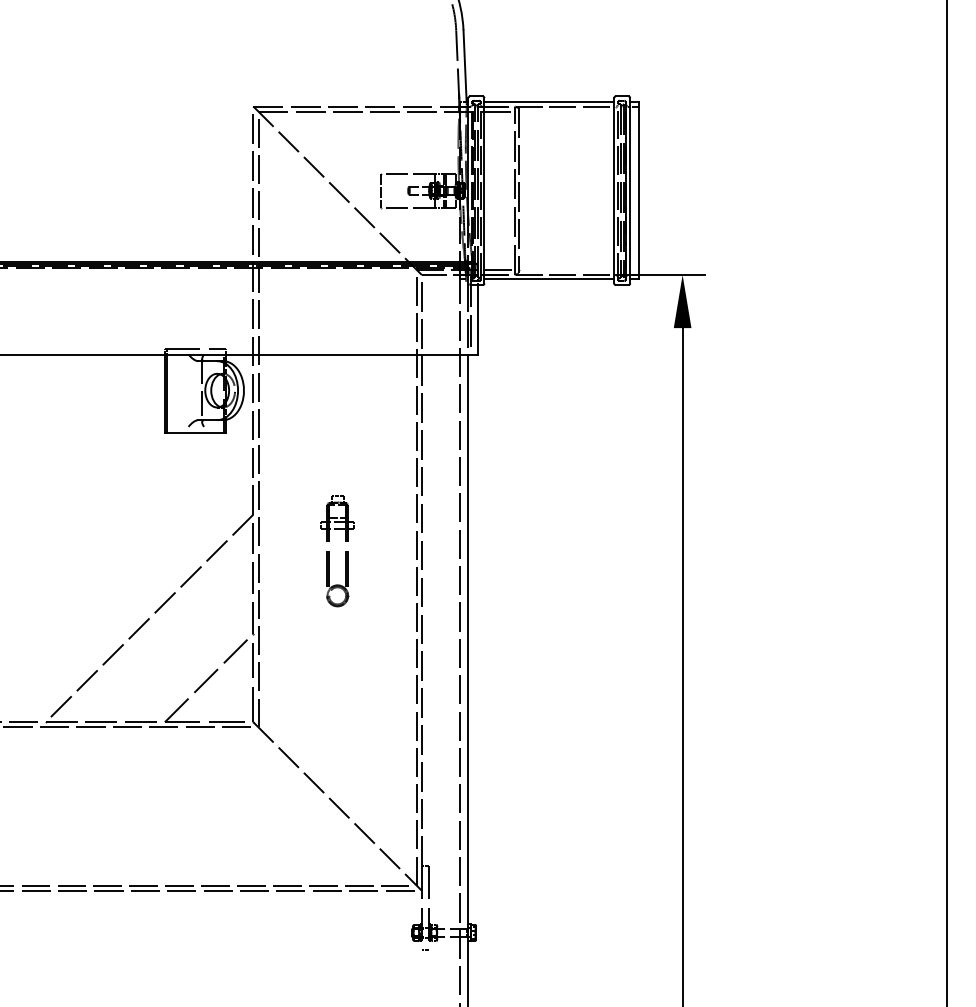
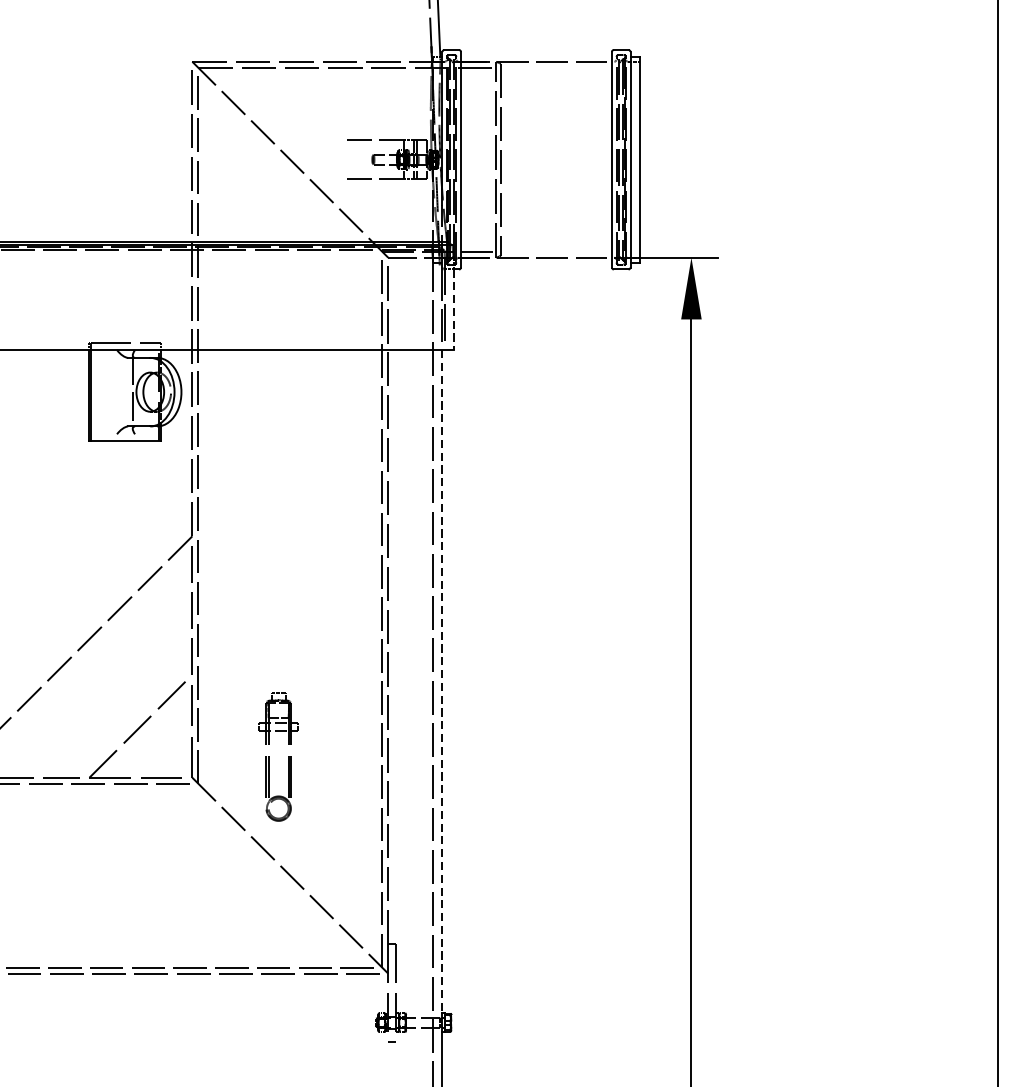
line: (549, 102) -> (536, 57), removed
line: (380, 190) -> (340, 159), removed
line: (549, 279) -> (536, 262), removed
line: (478, 319) -> (454, 309), solid -> dashed
part: (329, 551) -> (269, 757), moved
line: (468, 639) -> (442, 681), solid -> dashed

